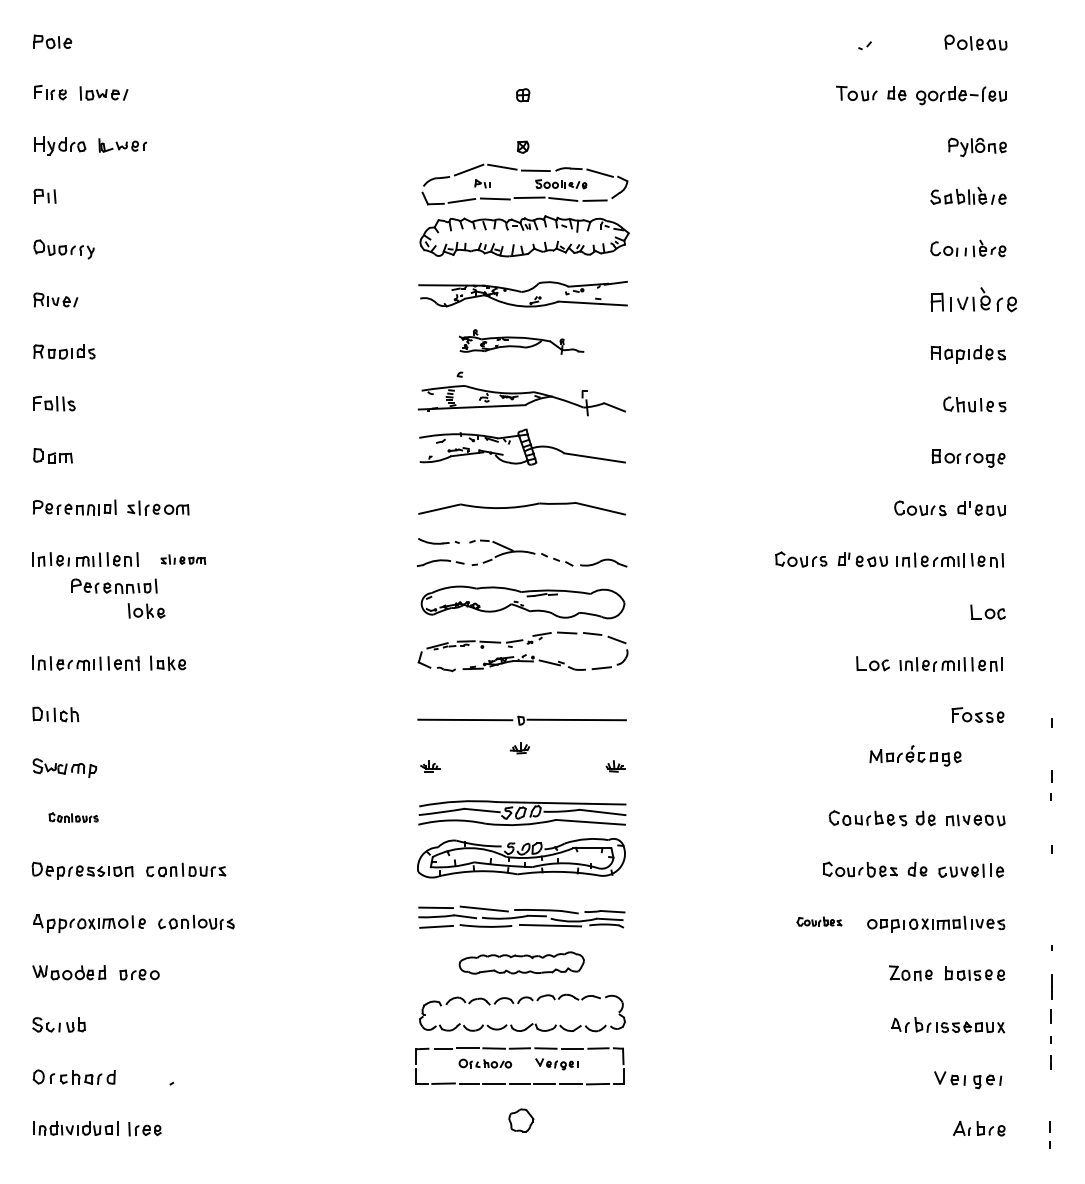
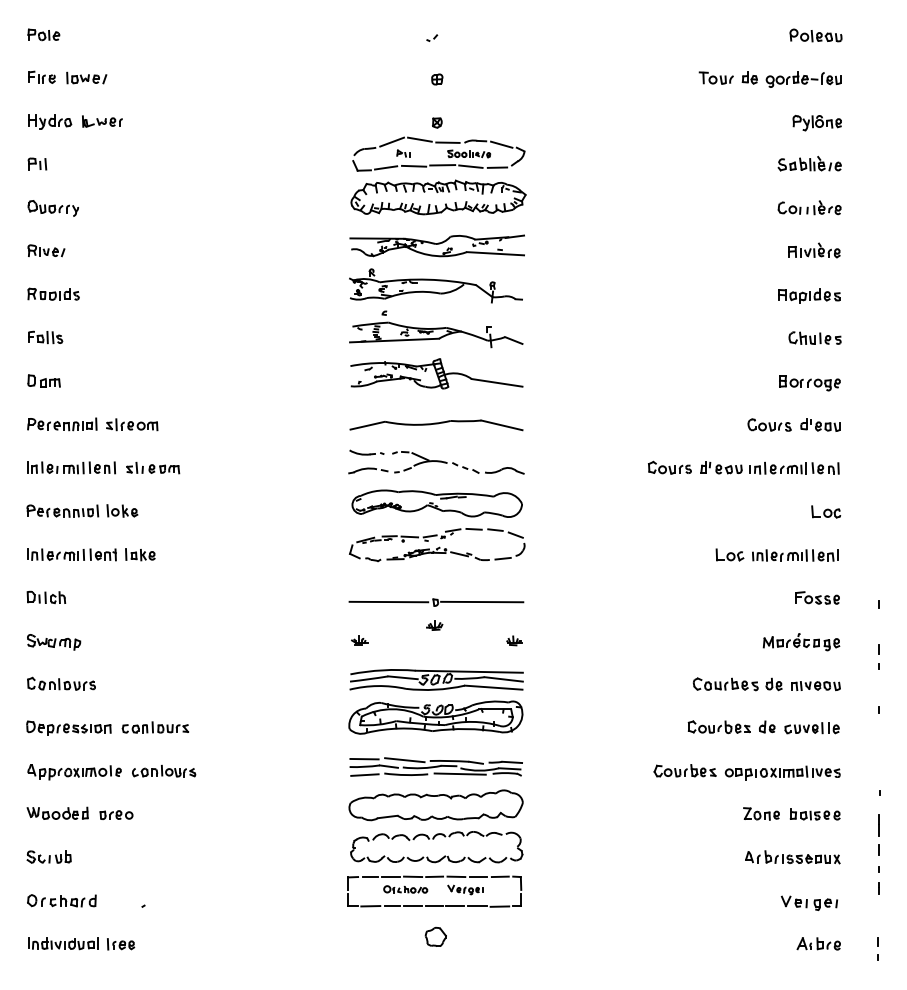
part: (864, 45) -> (431, 37), moved
part: (974, 299) -> (814, 250), size x0.71
part: (521, 341) -> (435, 285), size x1.67
part: (183, 559) -> (153, 467), size x1.43
part: (114, 585) -> (62, 510), moved
part: (915, 755) -> (801, 641), moved
part: (73, 817) -> (61, 683), size x1.67
part: (819, 921) -> (685, 770), size x1.67
part: (521, 962) -> (435, 804), size x1.67

